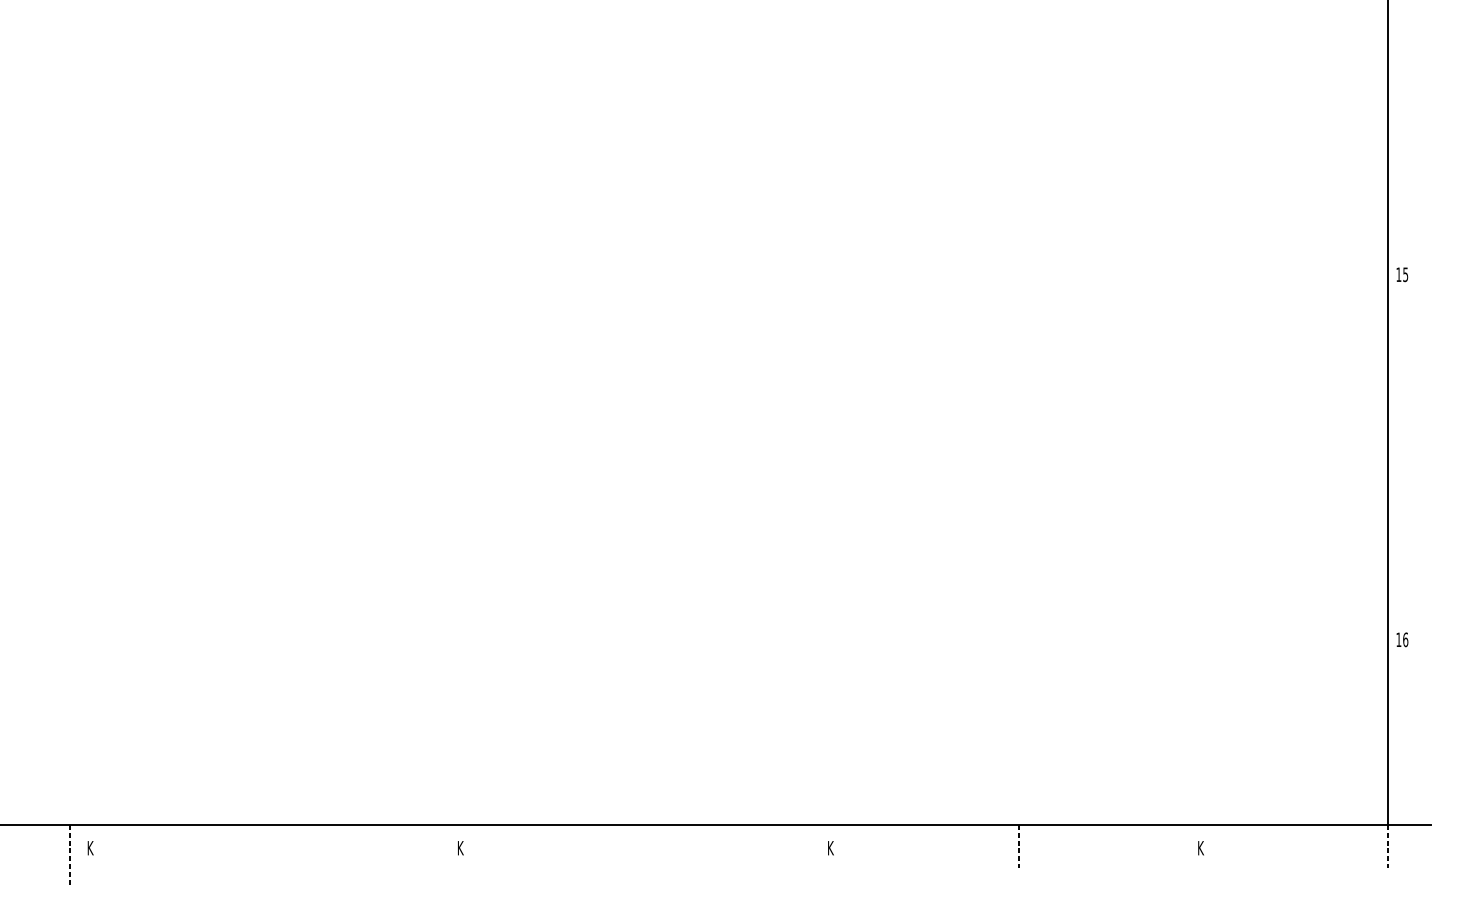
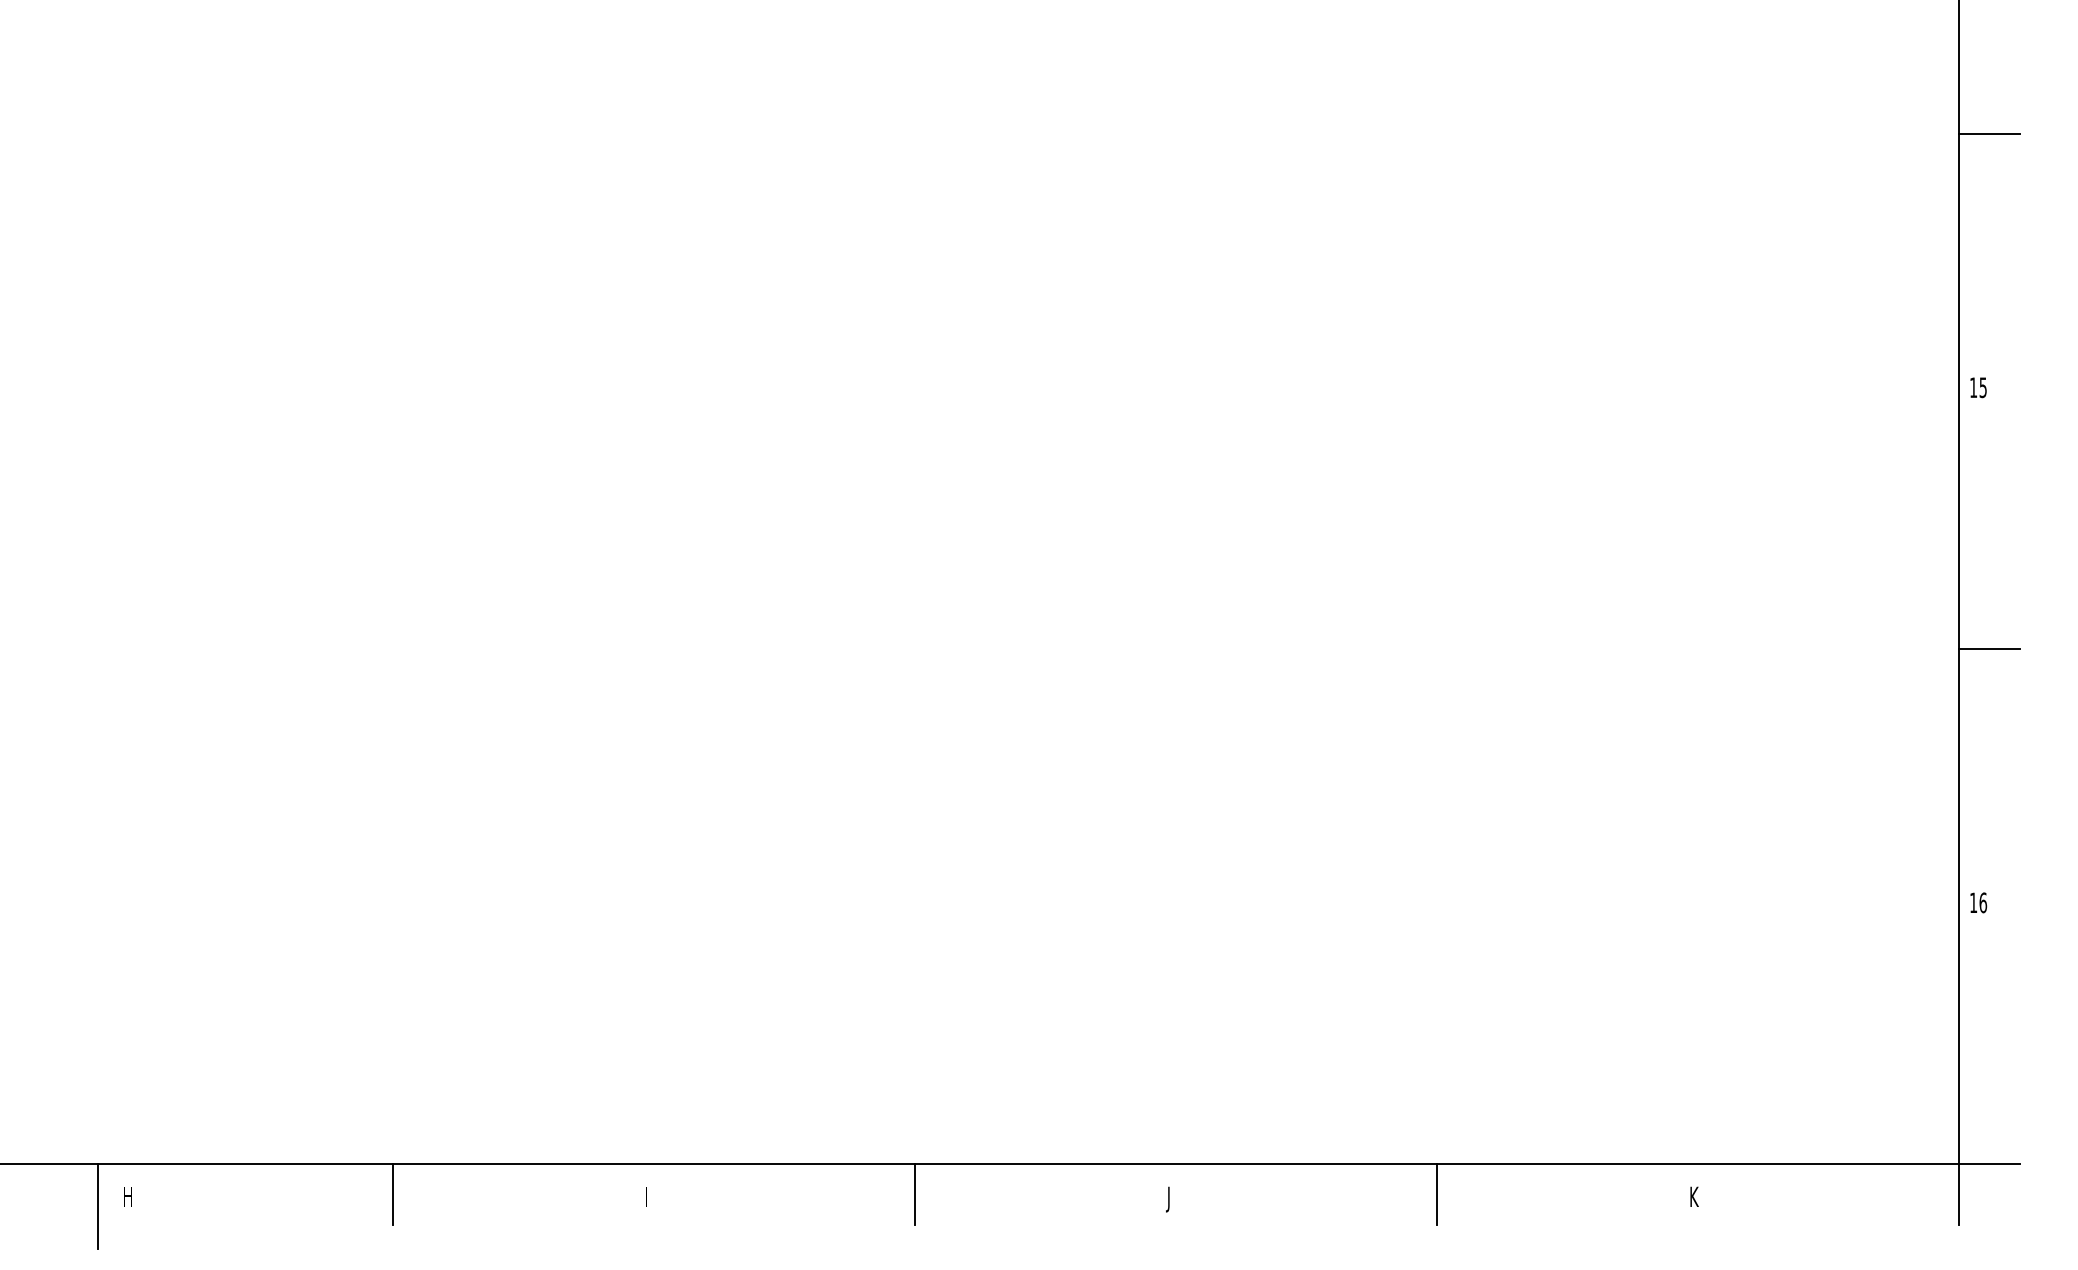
line: (1409, 94) -> (1988, 133), added
line: (1409, 460) -> (1988, 649), added
line: (278, 846) -> (392, 1194), added
line: (648, 846) -> (914, 1194), added
text: (90, 847) -> (127, 1196), K -> H
text: (461, 847) -> (650, 1196), K -> I
line: (1018, 847) -> (1437, 1195), dashed -> solid
line: (1388, 847) -> (1958, 1195), dashed -> solid
text: (830, 850) -> (1171, 1199), K -> J
line: (69, 855) -> (98, 1206), dashed -> solid

